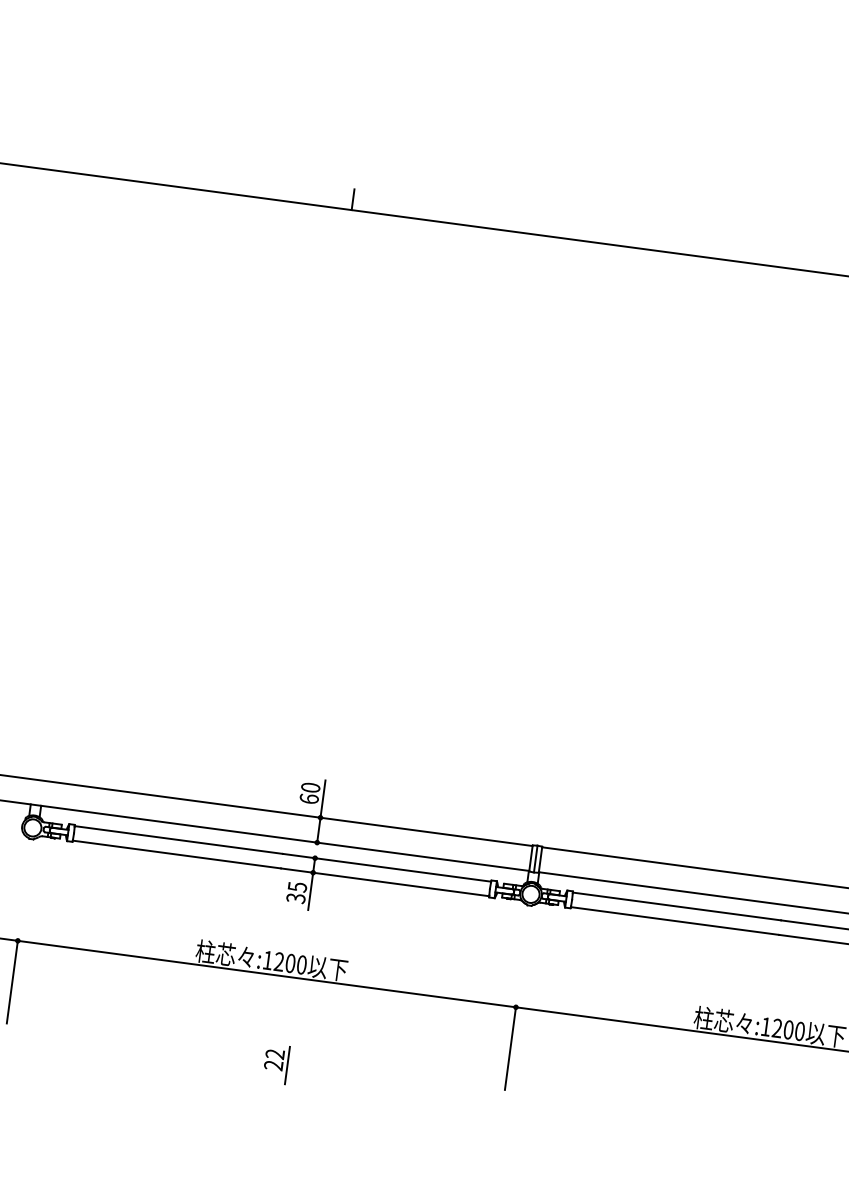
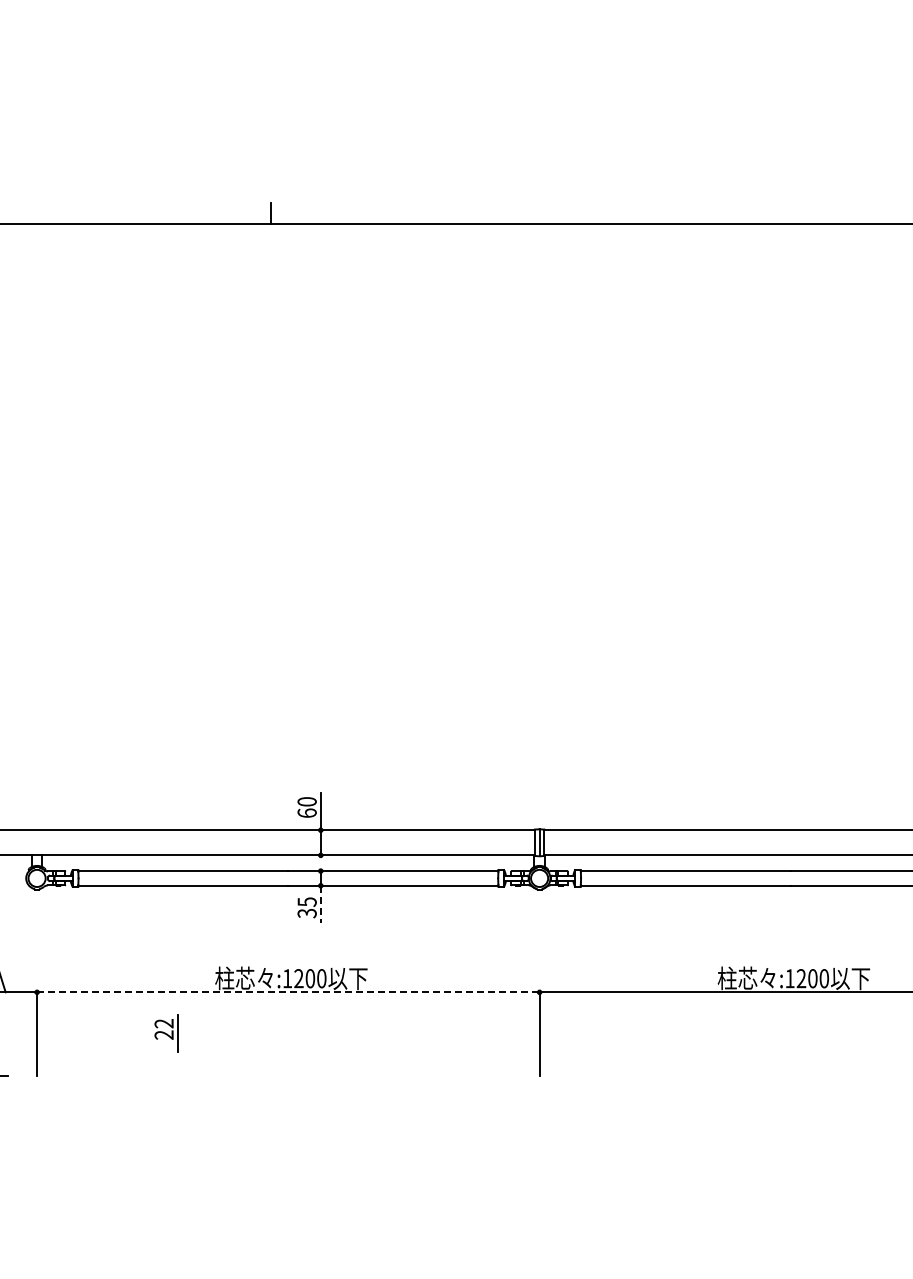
line: (310, 891) -> (320, 904), solid -> dashed
line: (267, 974) -> (288, 992), solid -> dashed
part: (276, 1064) -> (166, 1033), moved

